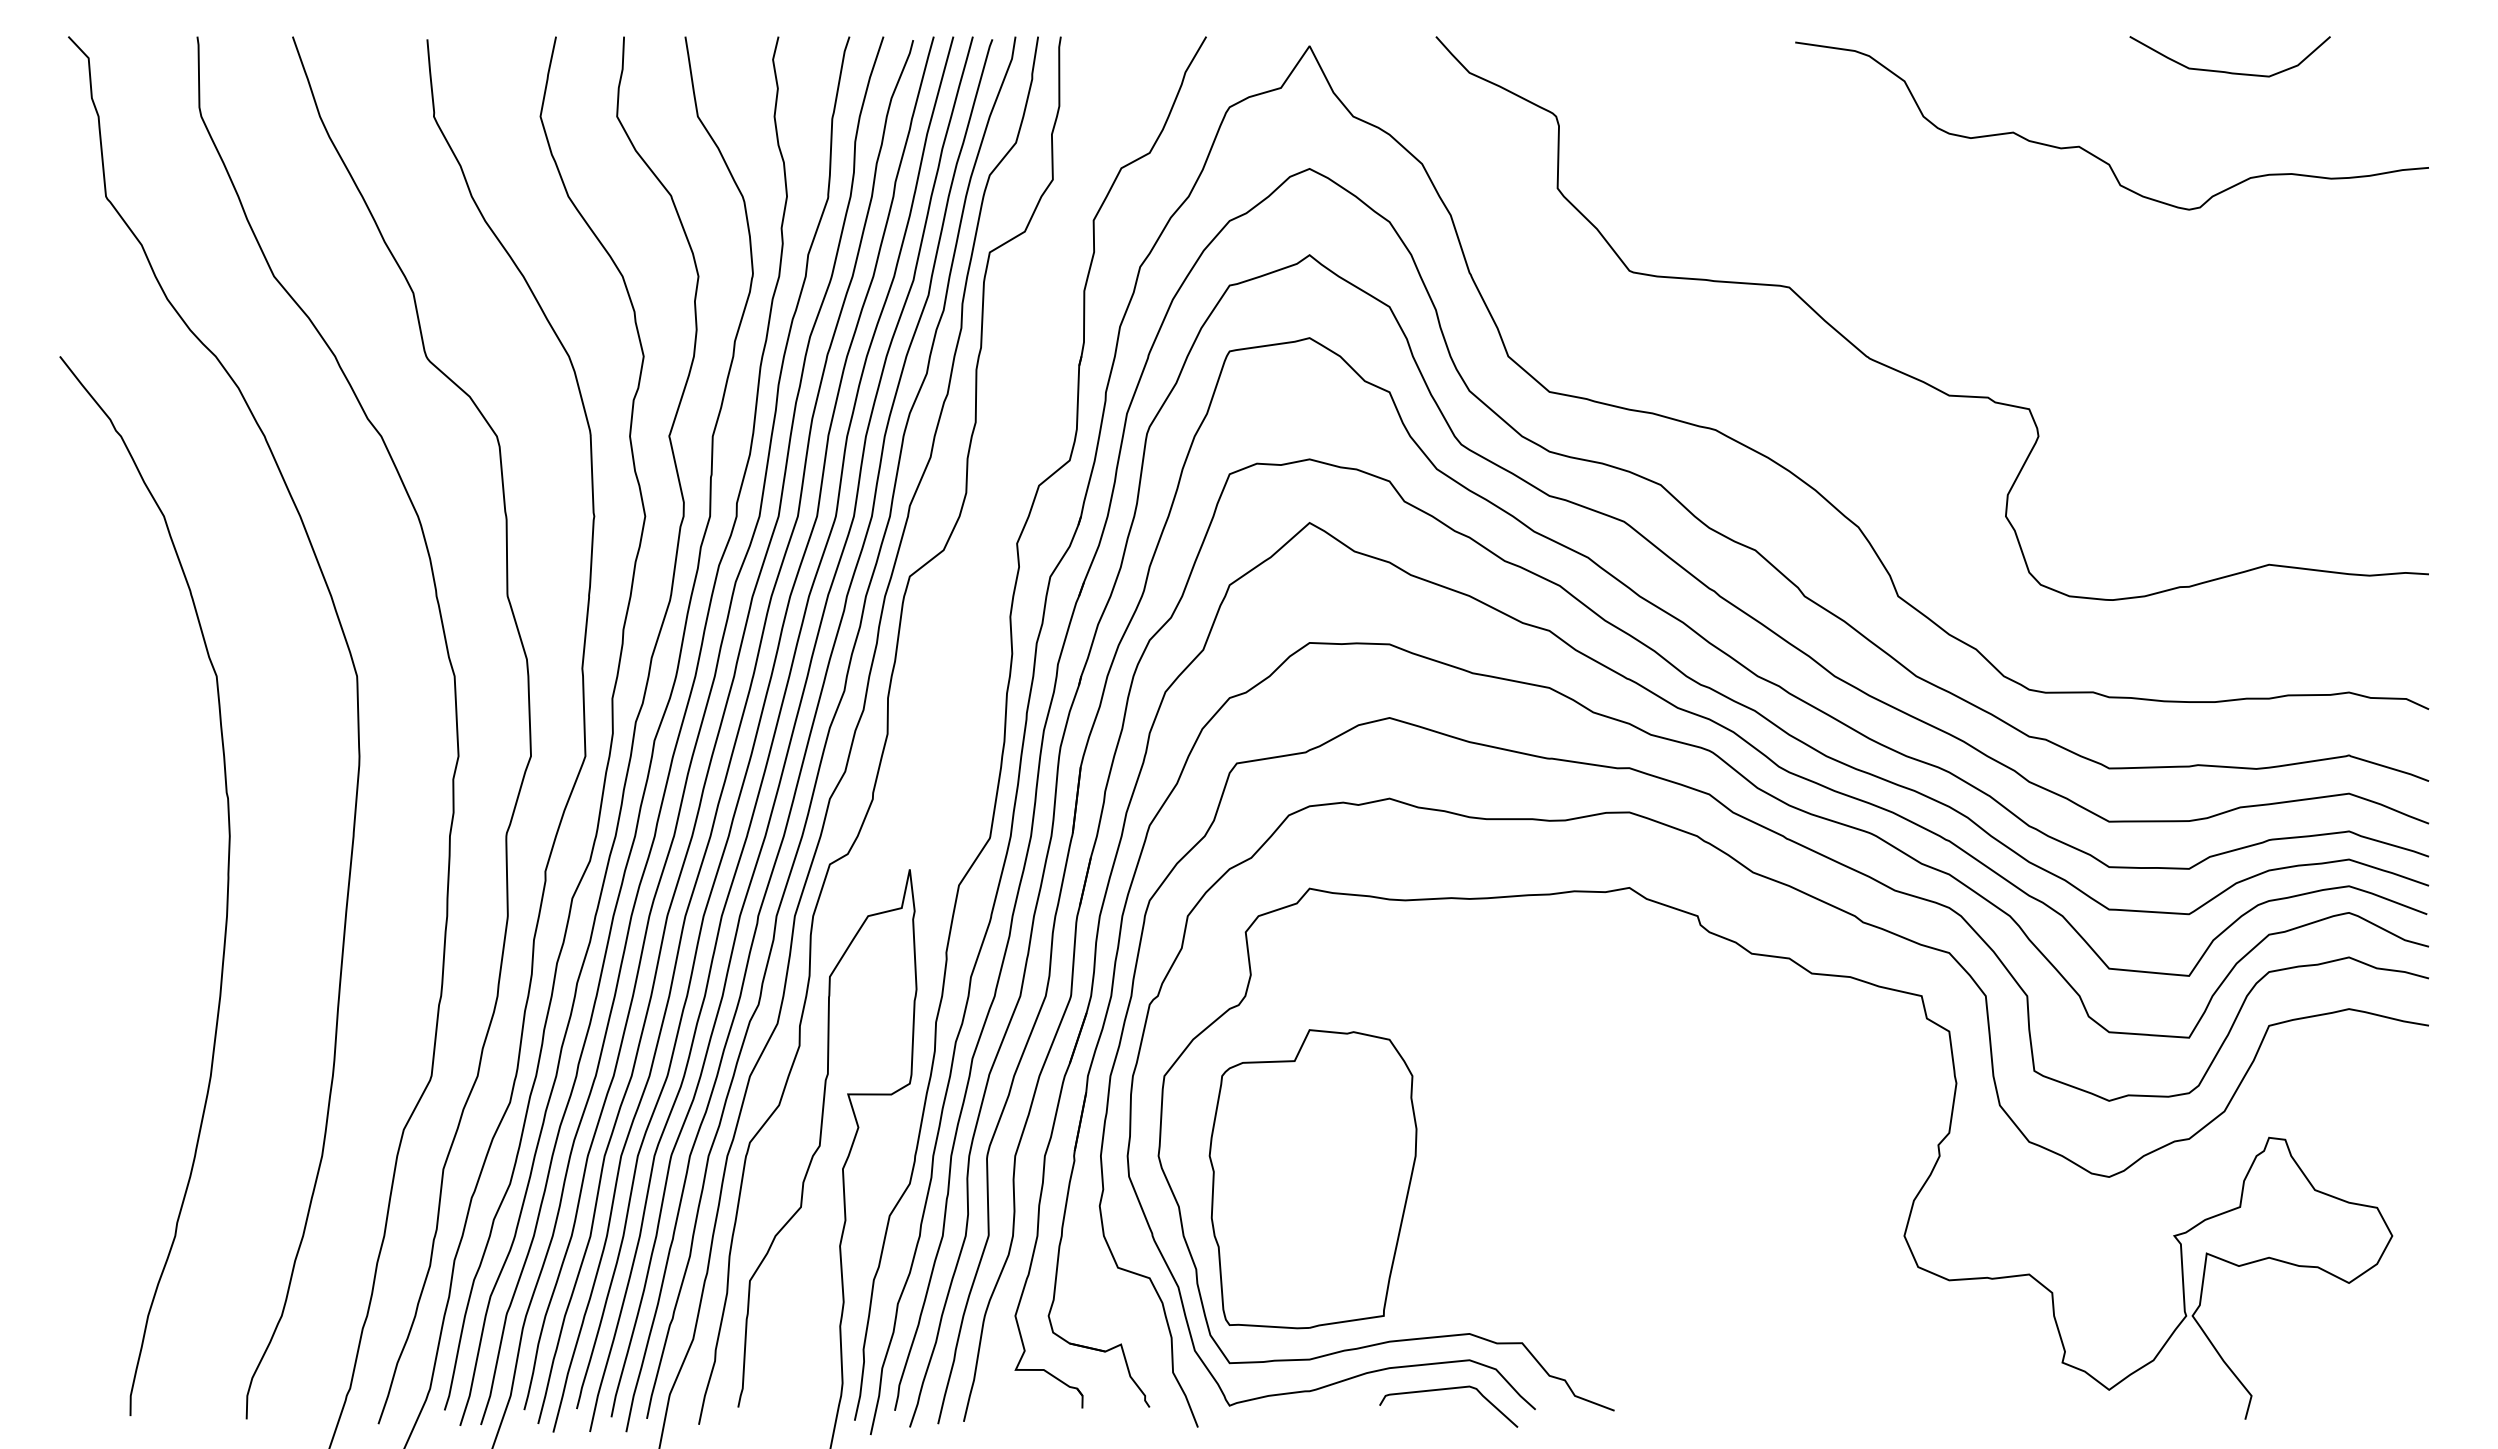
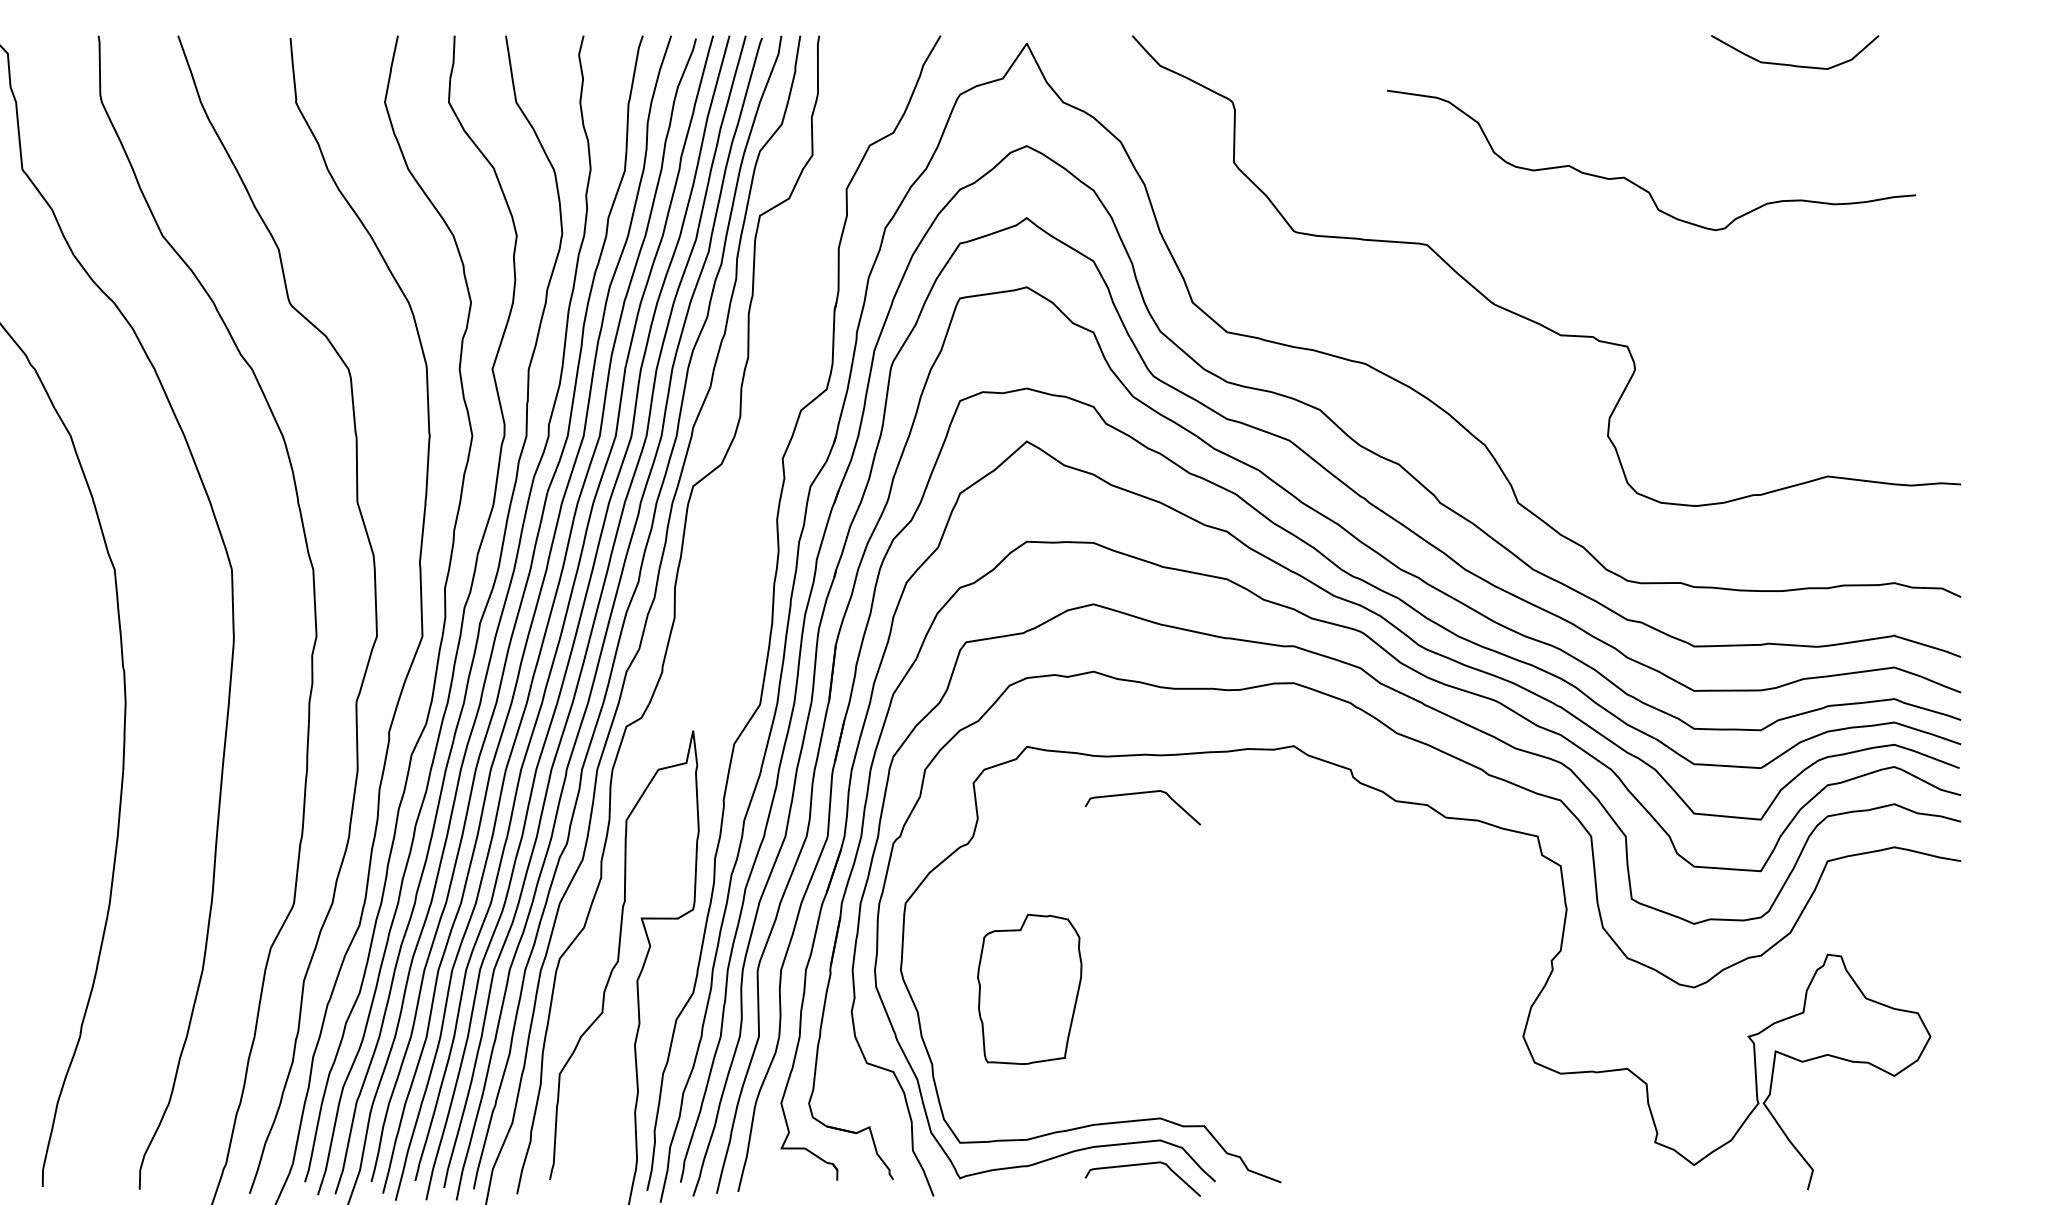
curve: (2094, 154) -> (1636, 184), moved
curve: (1443, 945) -> (1138, 794), added
part: (1312, 1179) -> (1029, 989), size x0.6

